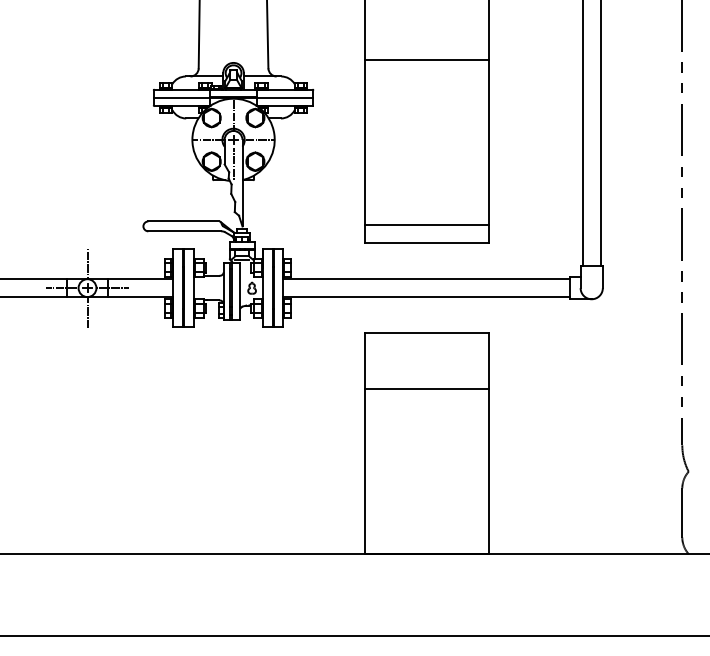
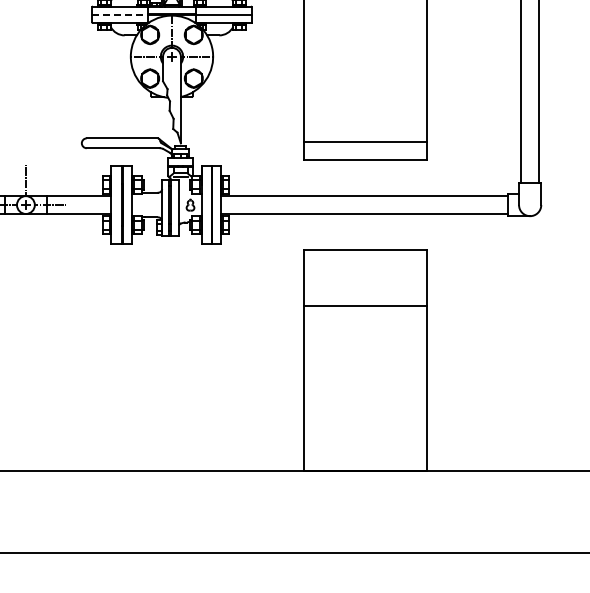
line: (182, 97) -> (120, 14), solid -> dashed
line: (233, 164) -> (171, 81), removed
line: (87, 312) -> (25, 229), removed

